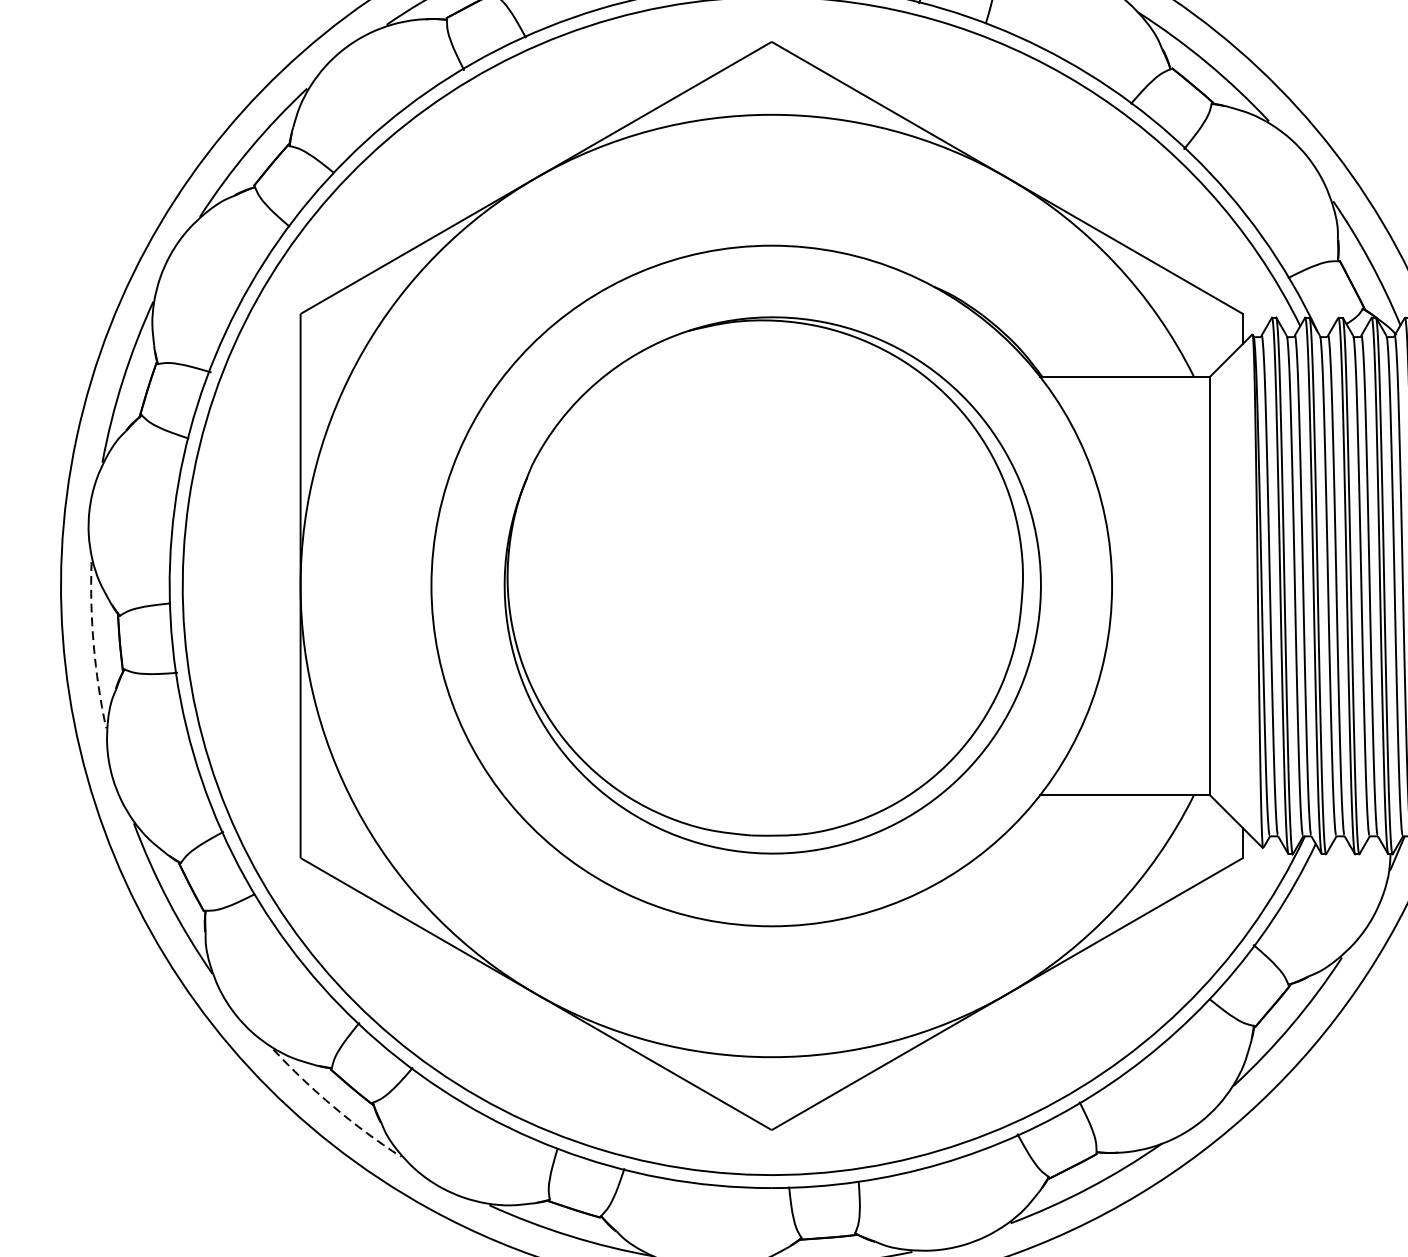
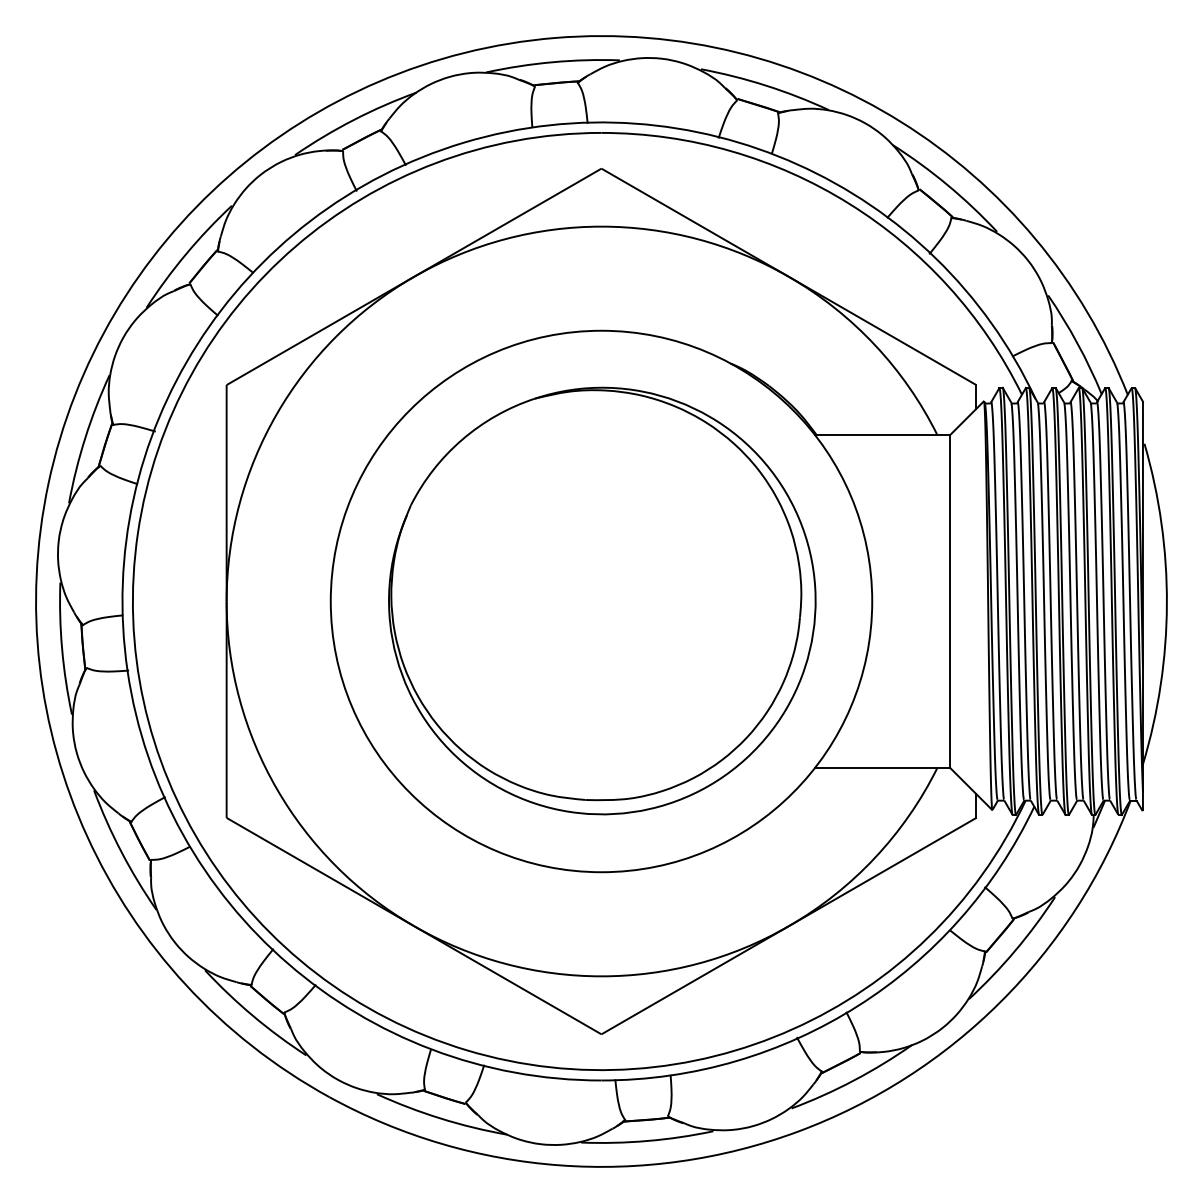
arc: (94, 645) -> (62, 648), dashed -> solid
arc: (334, 1106) -> (253, 1015), dashed -> solid

